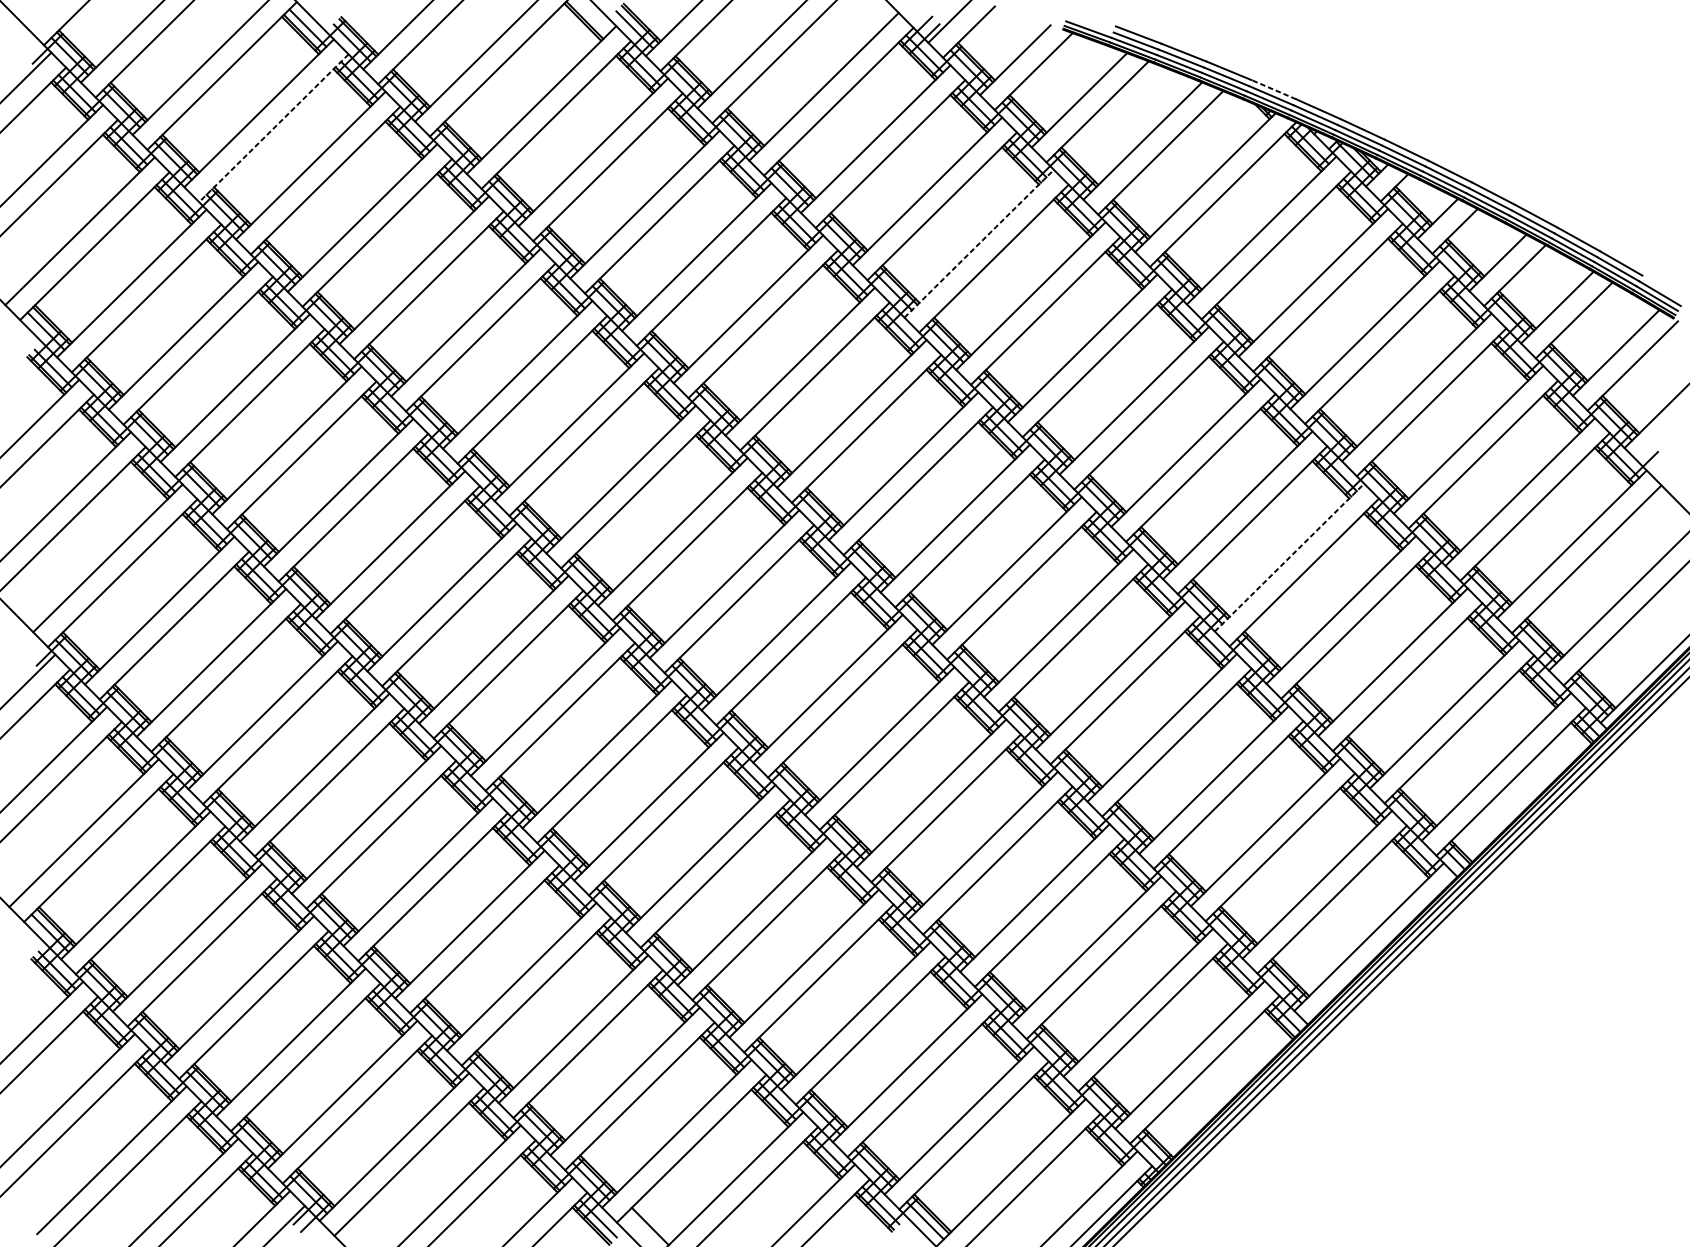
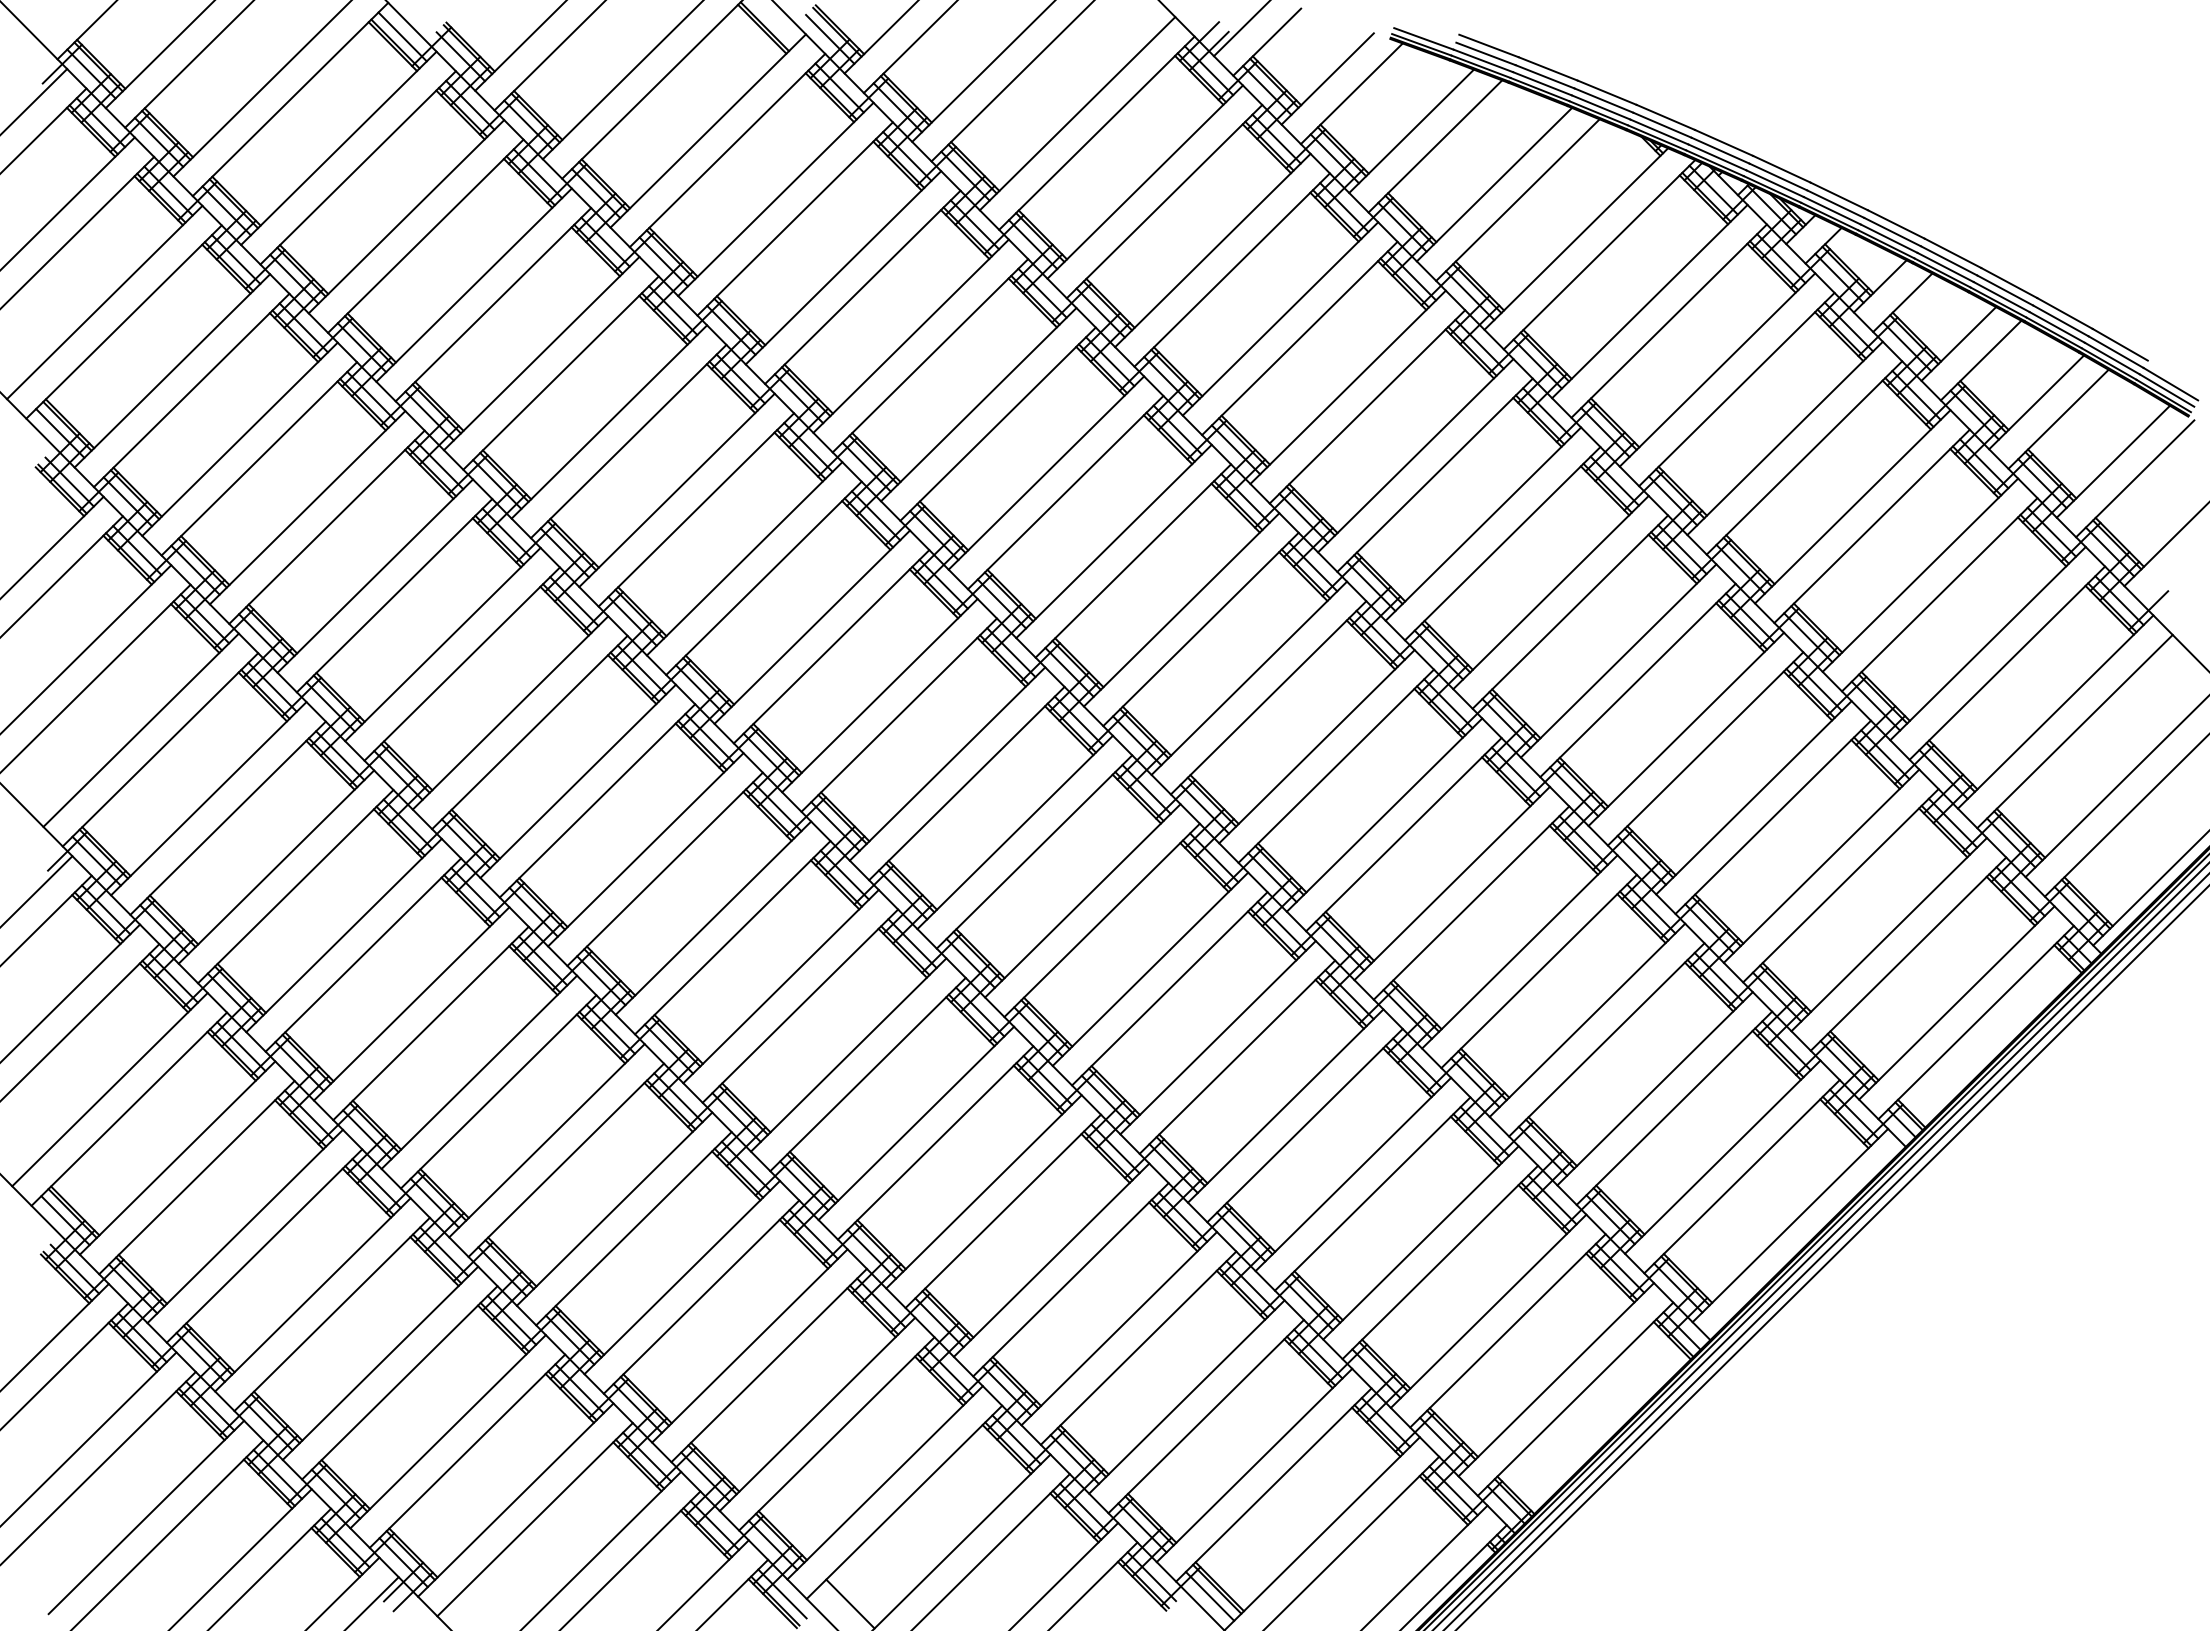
line: (1273, 89) -> (1665, 117), dashed -> solid
line: (273, 128) -> (357, 168), dashed -> solid
line: (979, 243) -> (1280, 318), dashed -> solid
line: (1289, 557) -> (1686, 729), dashed -> solid

